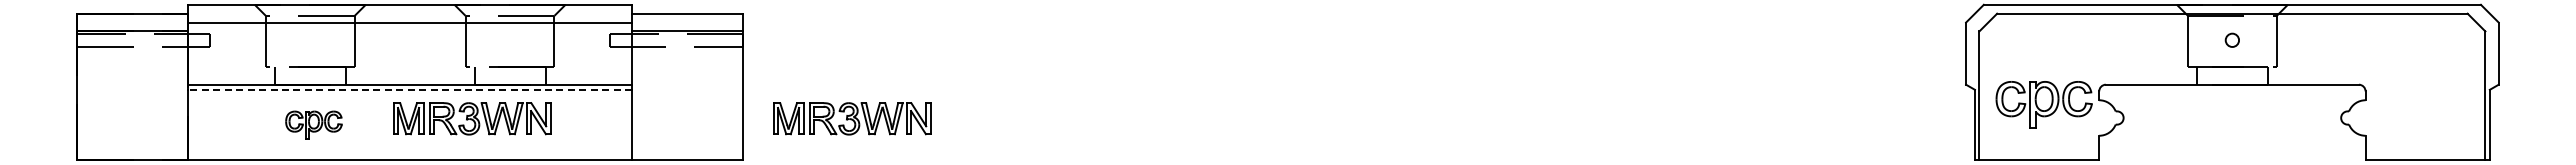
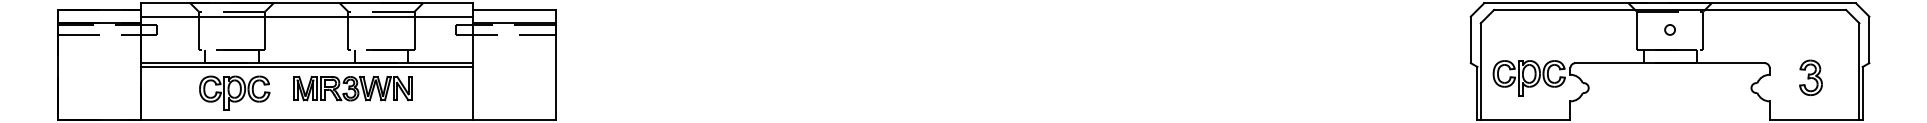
line: (410, 89) -> (306, 66), dashed -> solid
part: (2420, 104) -> (1810, 77), added
part: (852, 118) -> (637, 88), removed
part: (313, 124) -> (234, 92), size x1.67

